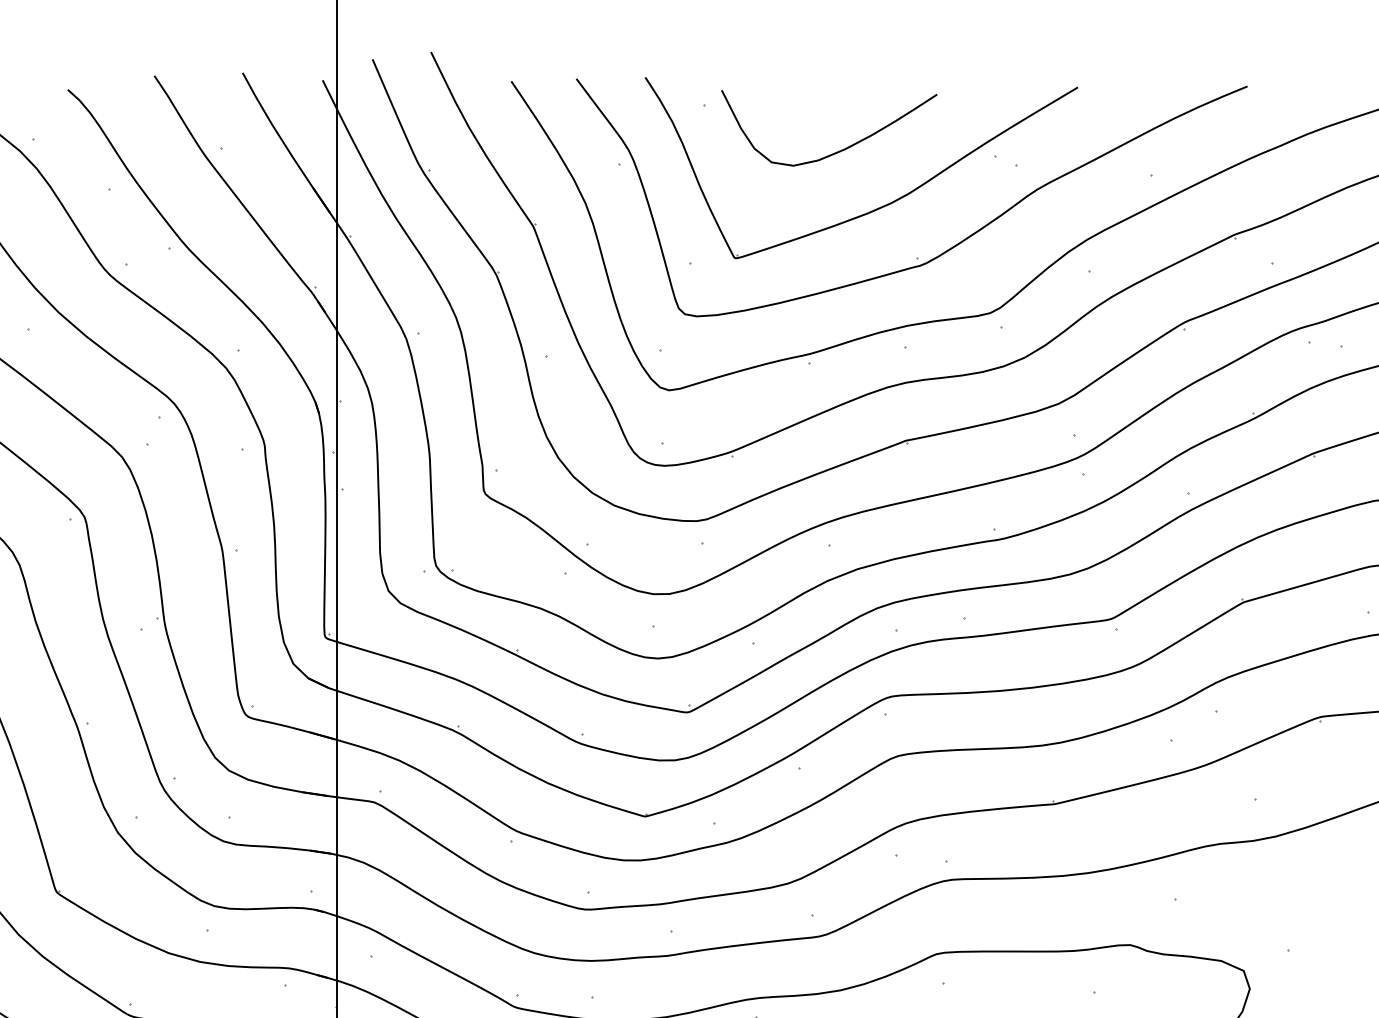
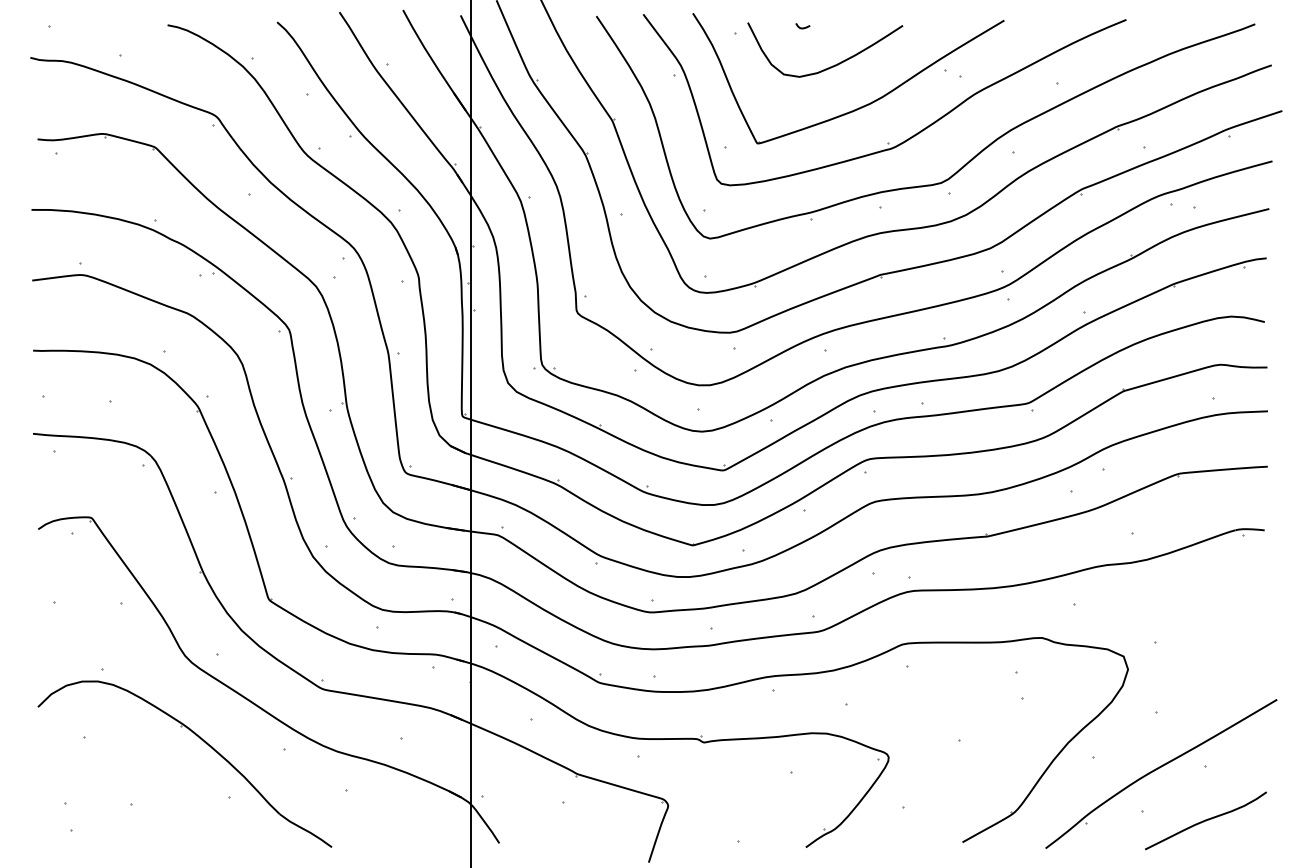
curve: (797, 97) -> (802, 27), added

